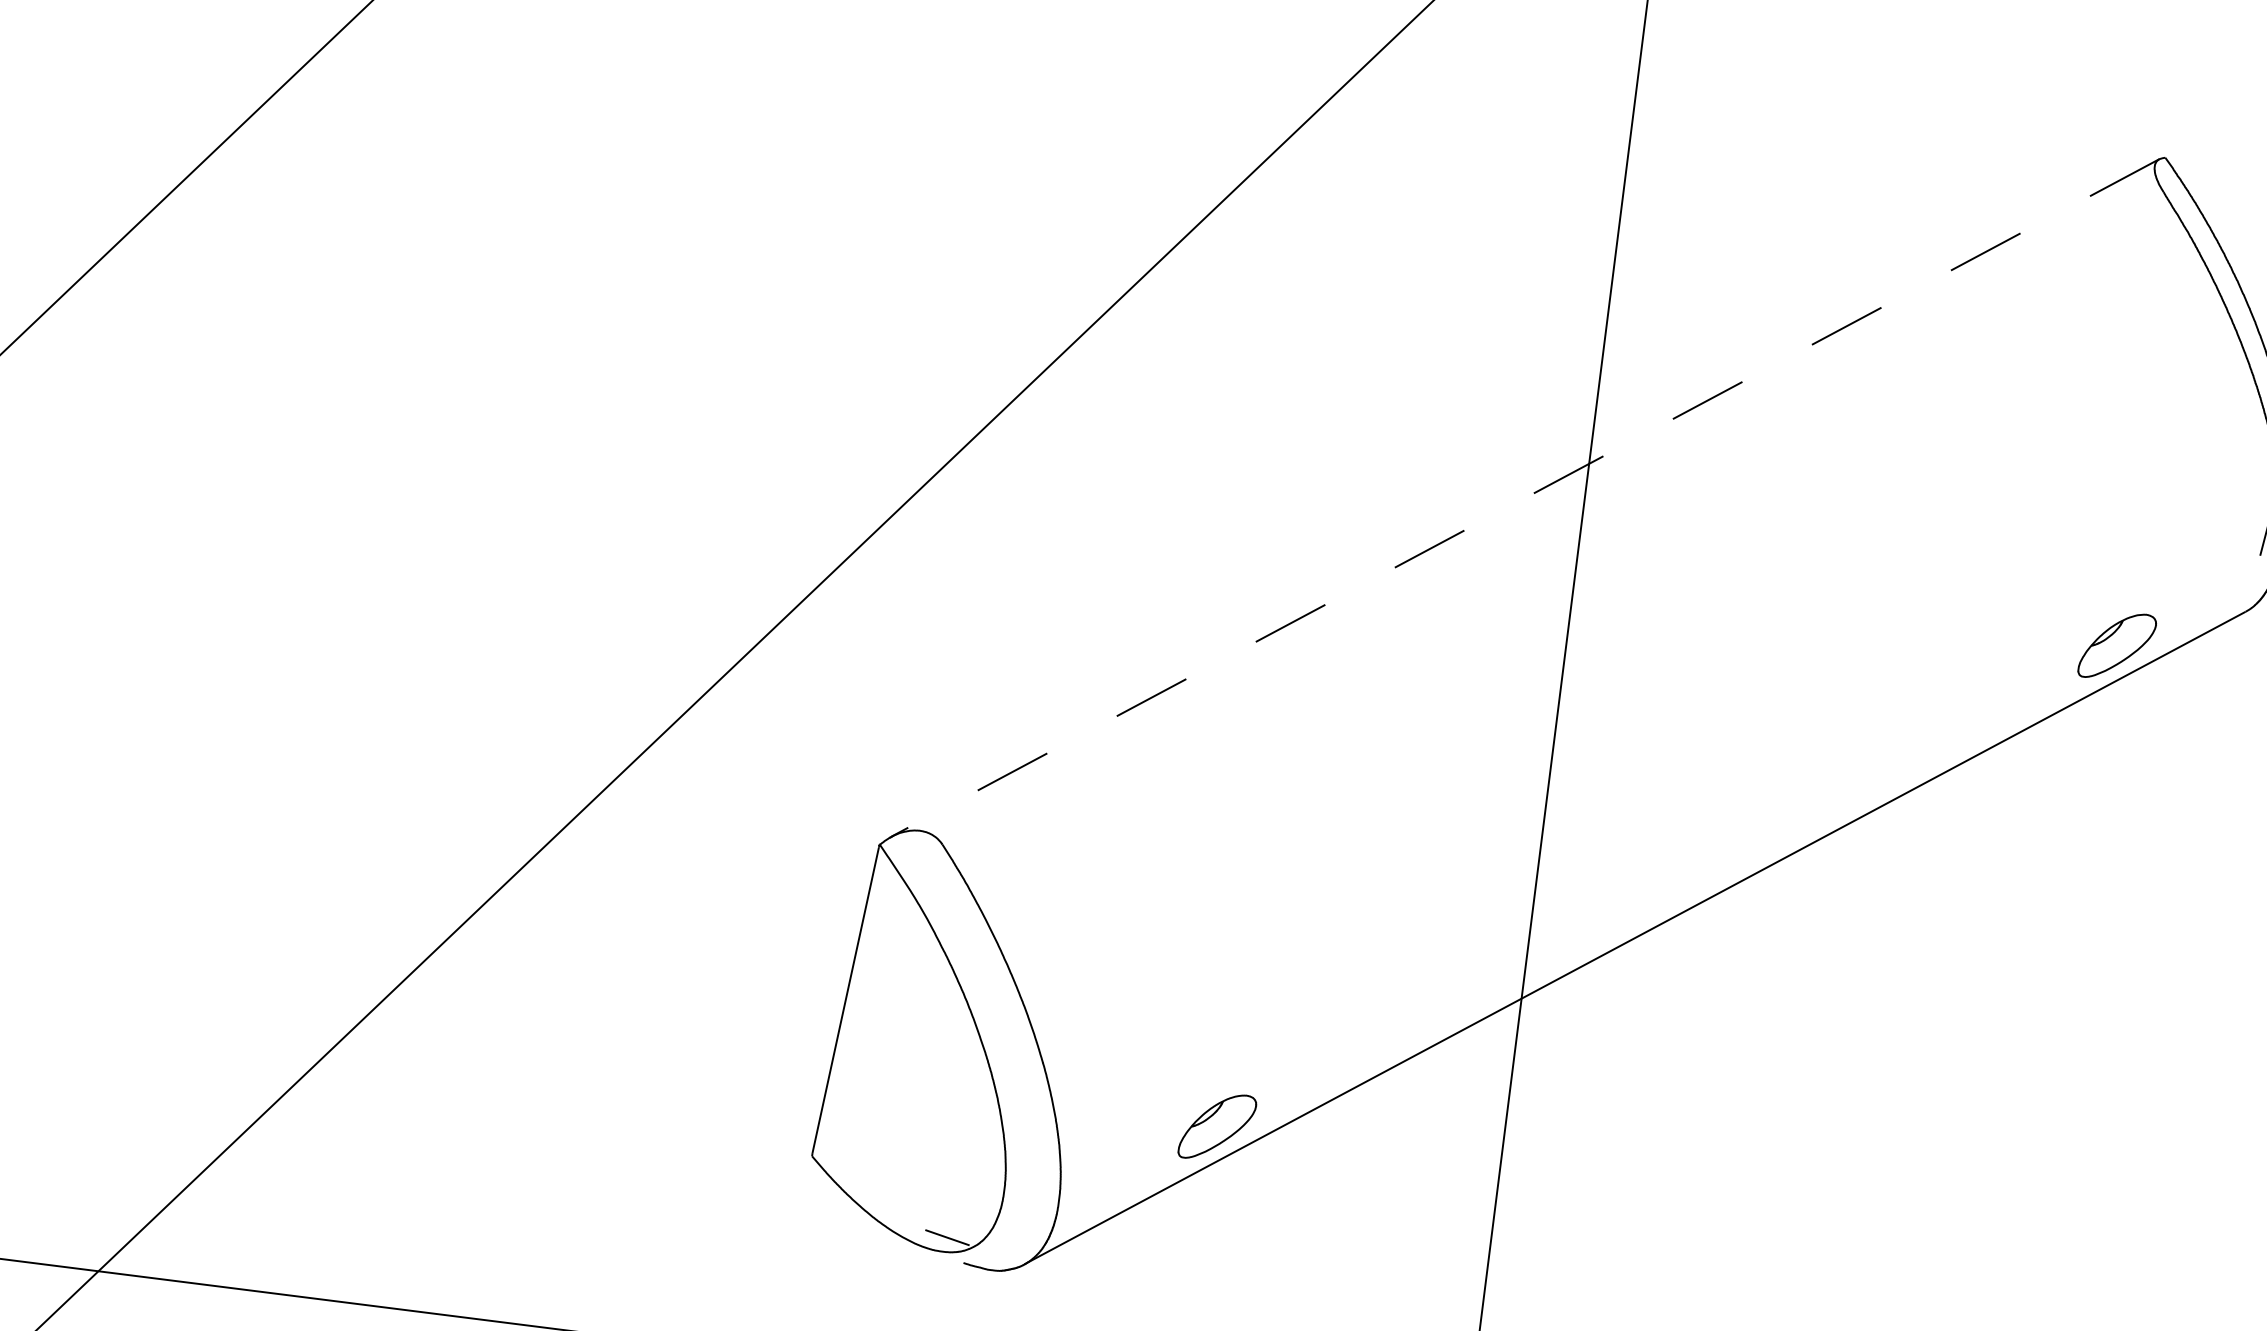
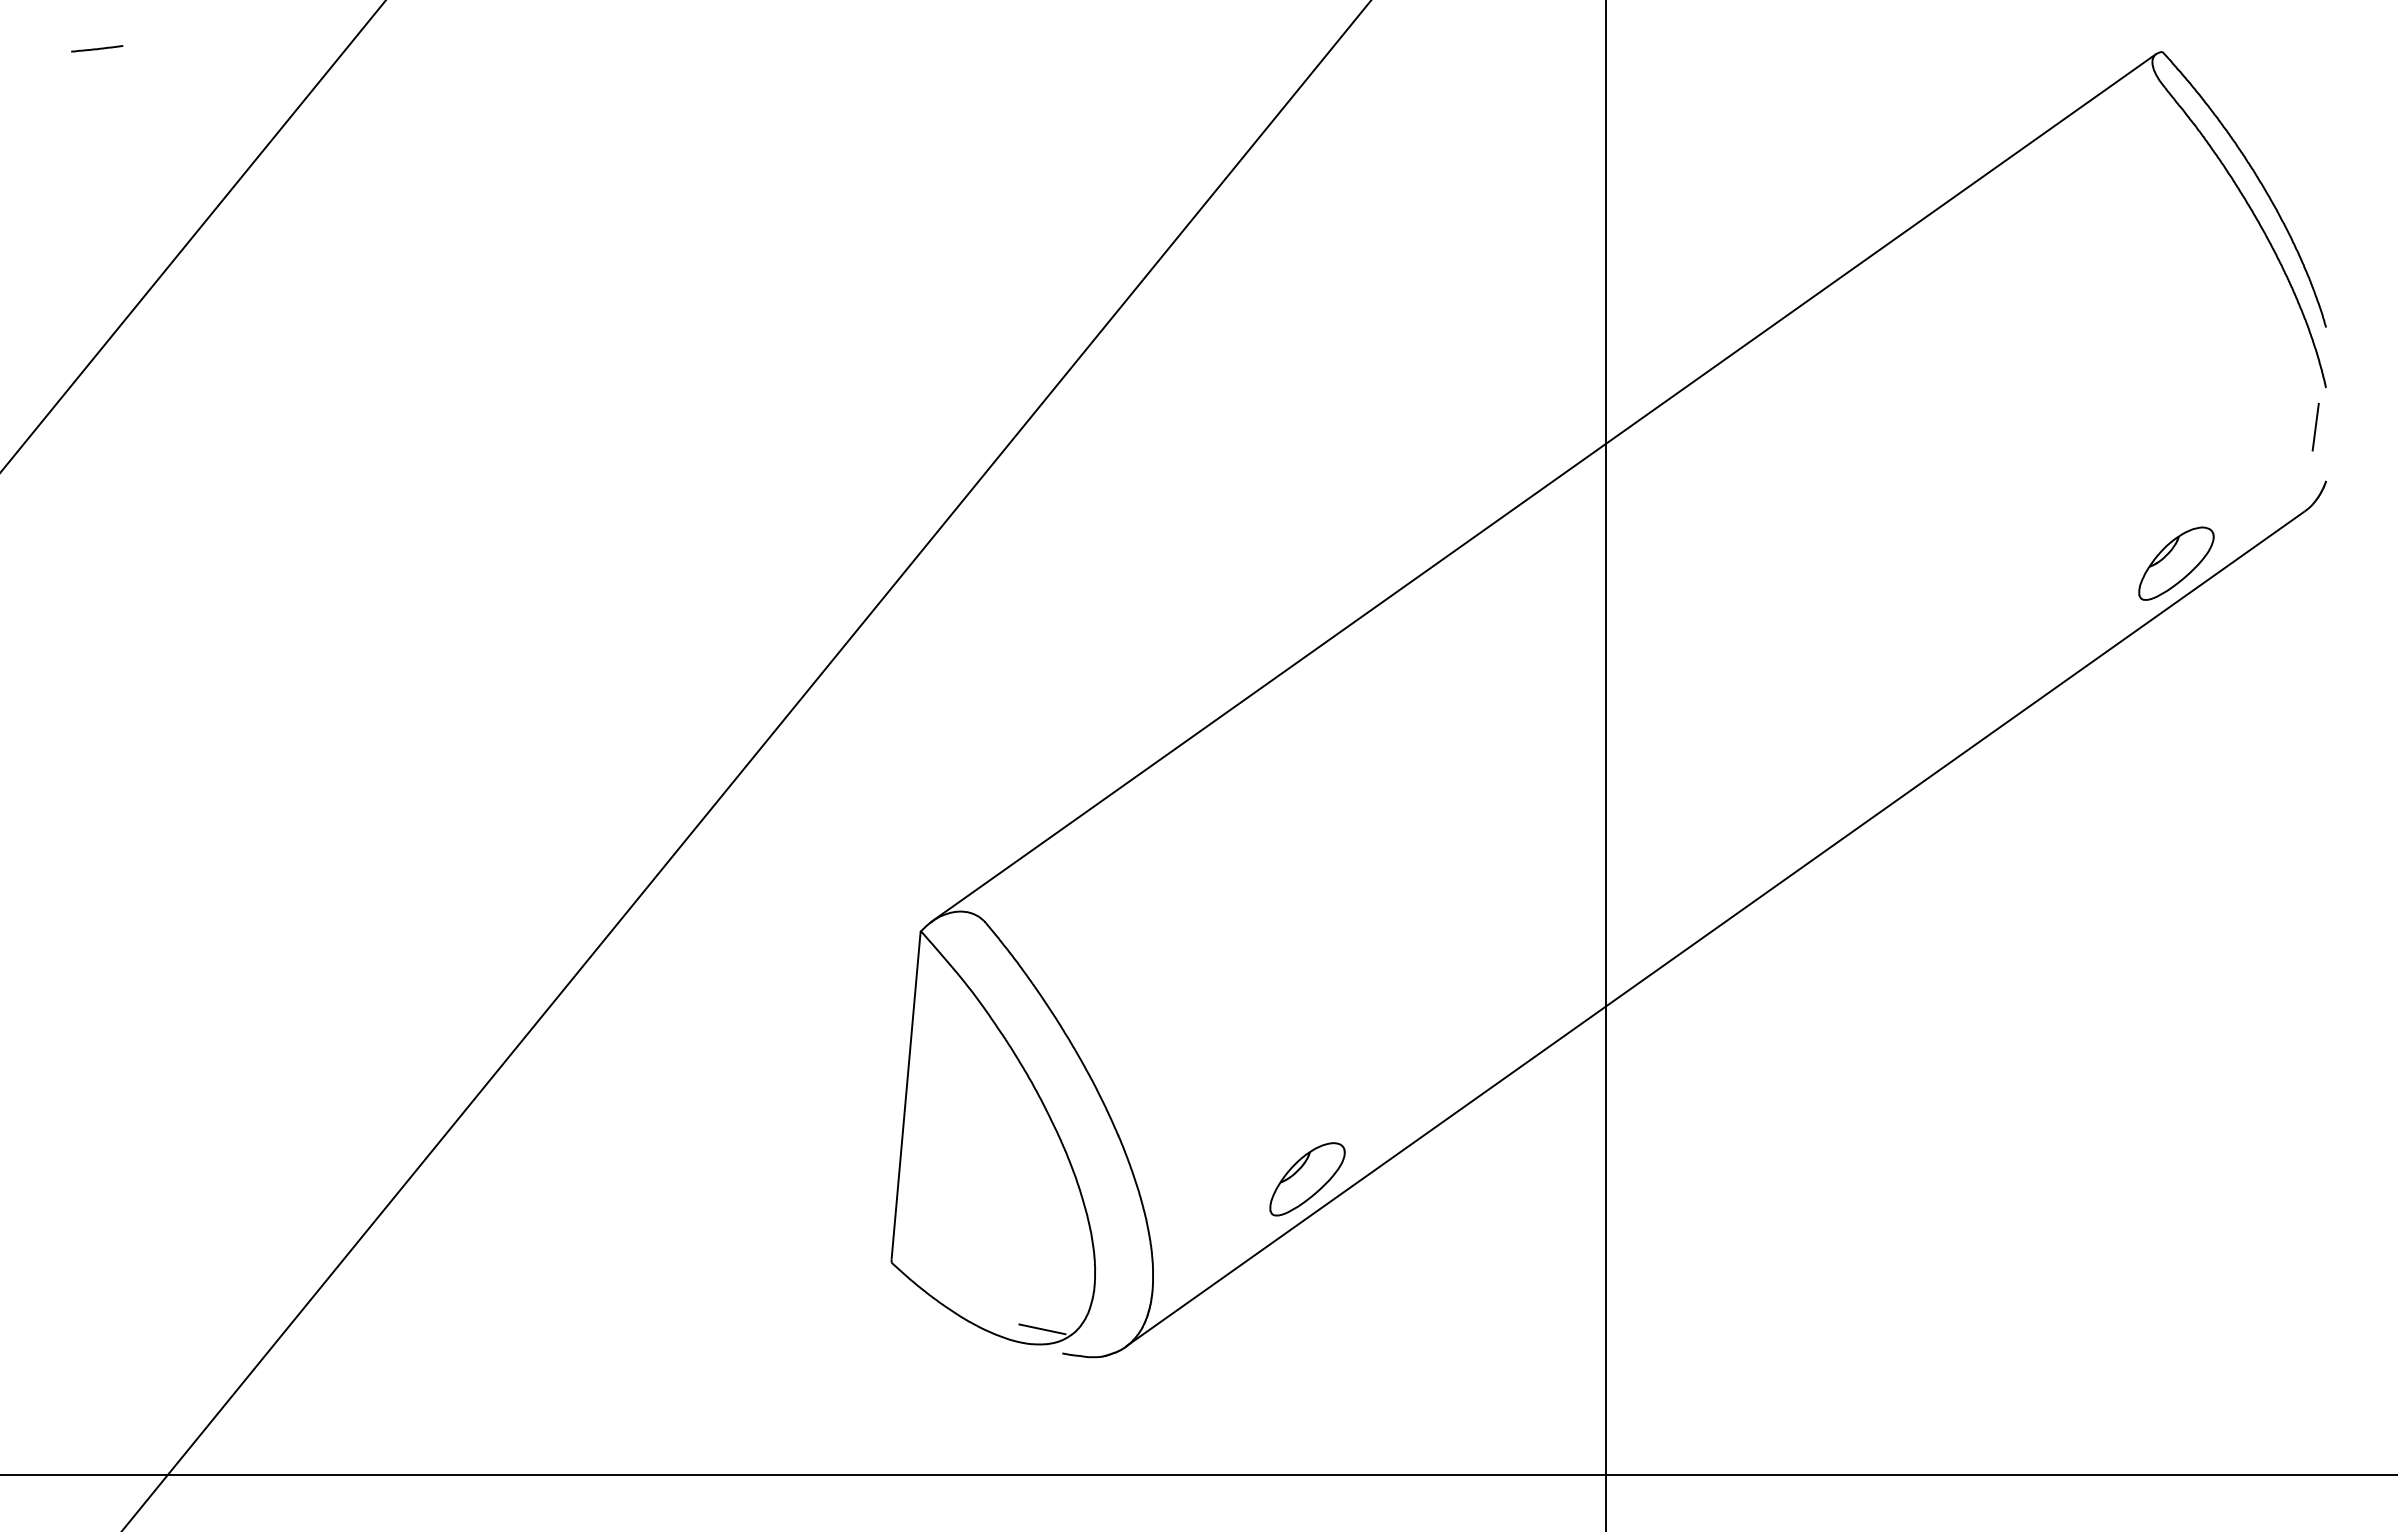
line: (1524, 497) -> (1543, 487), dashed -> solid

